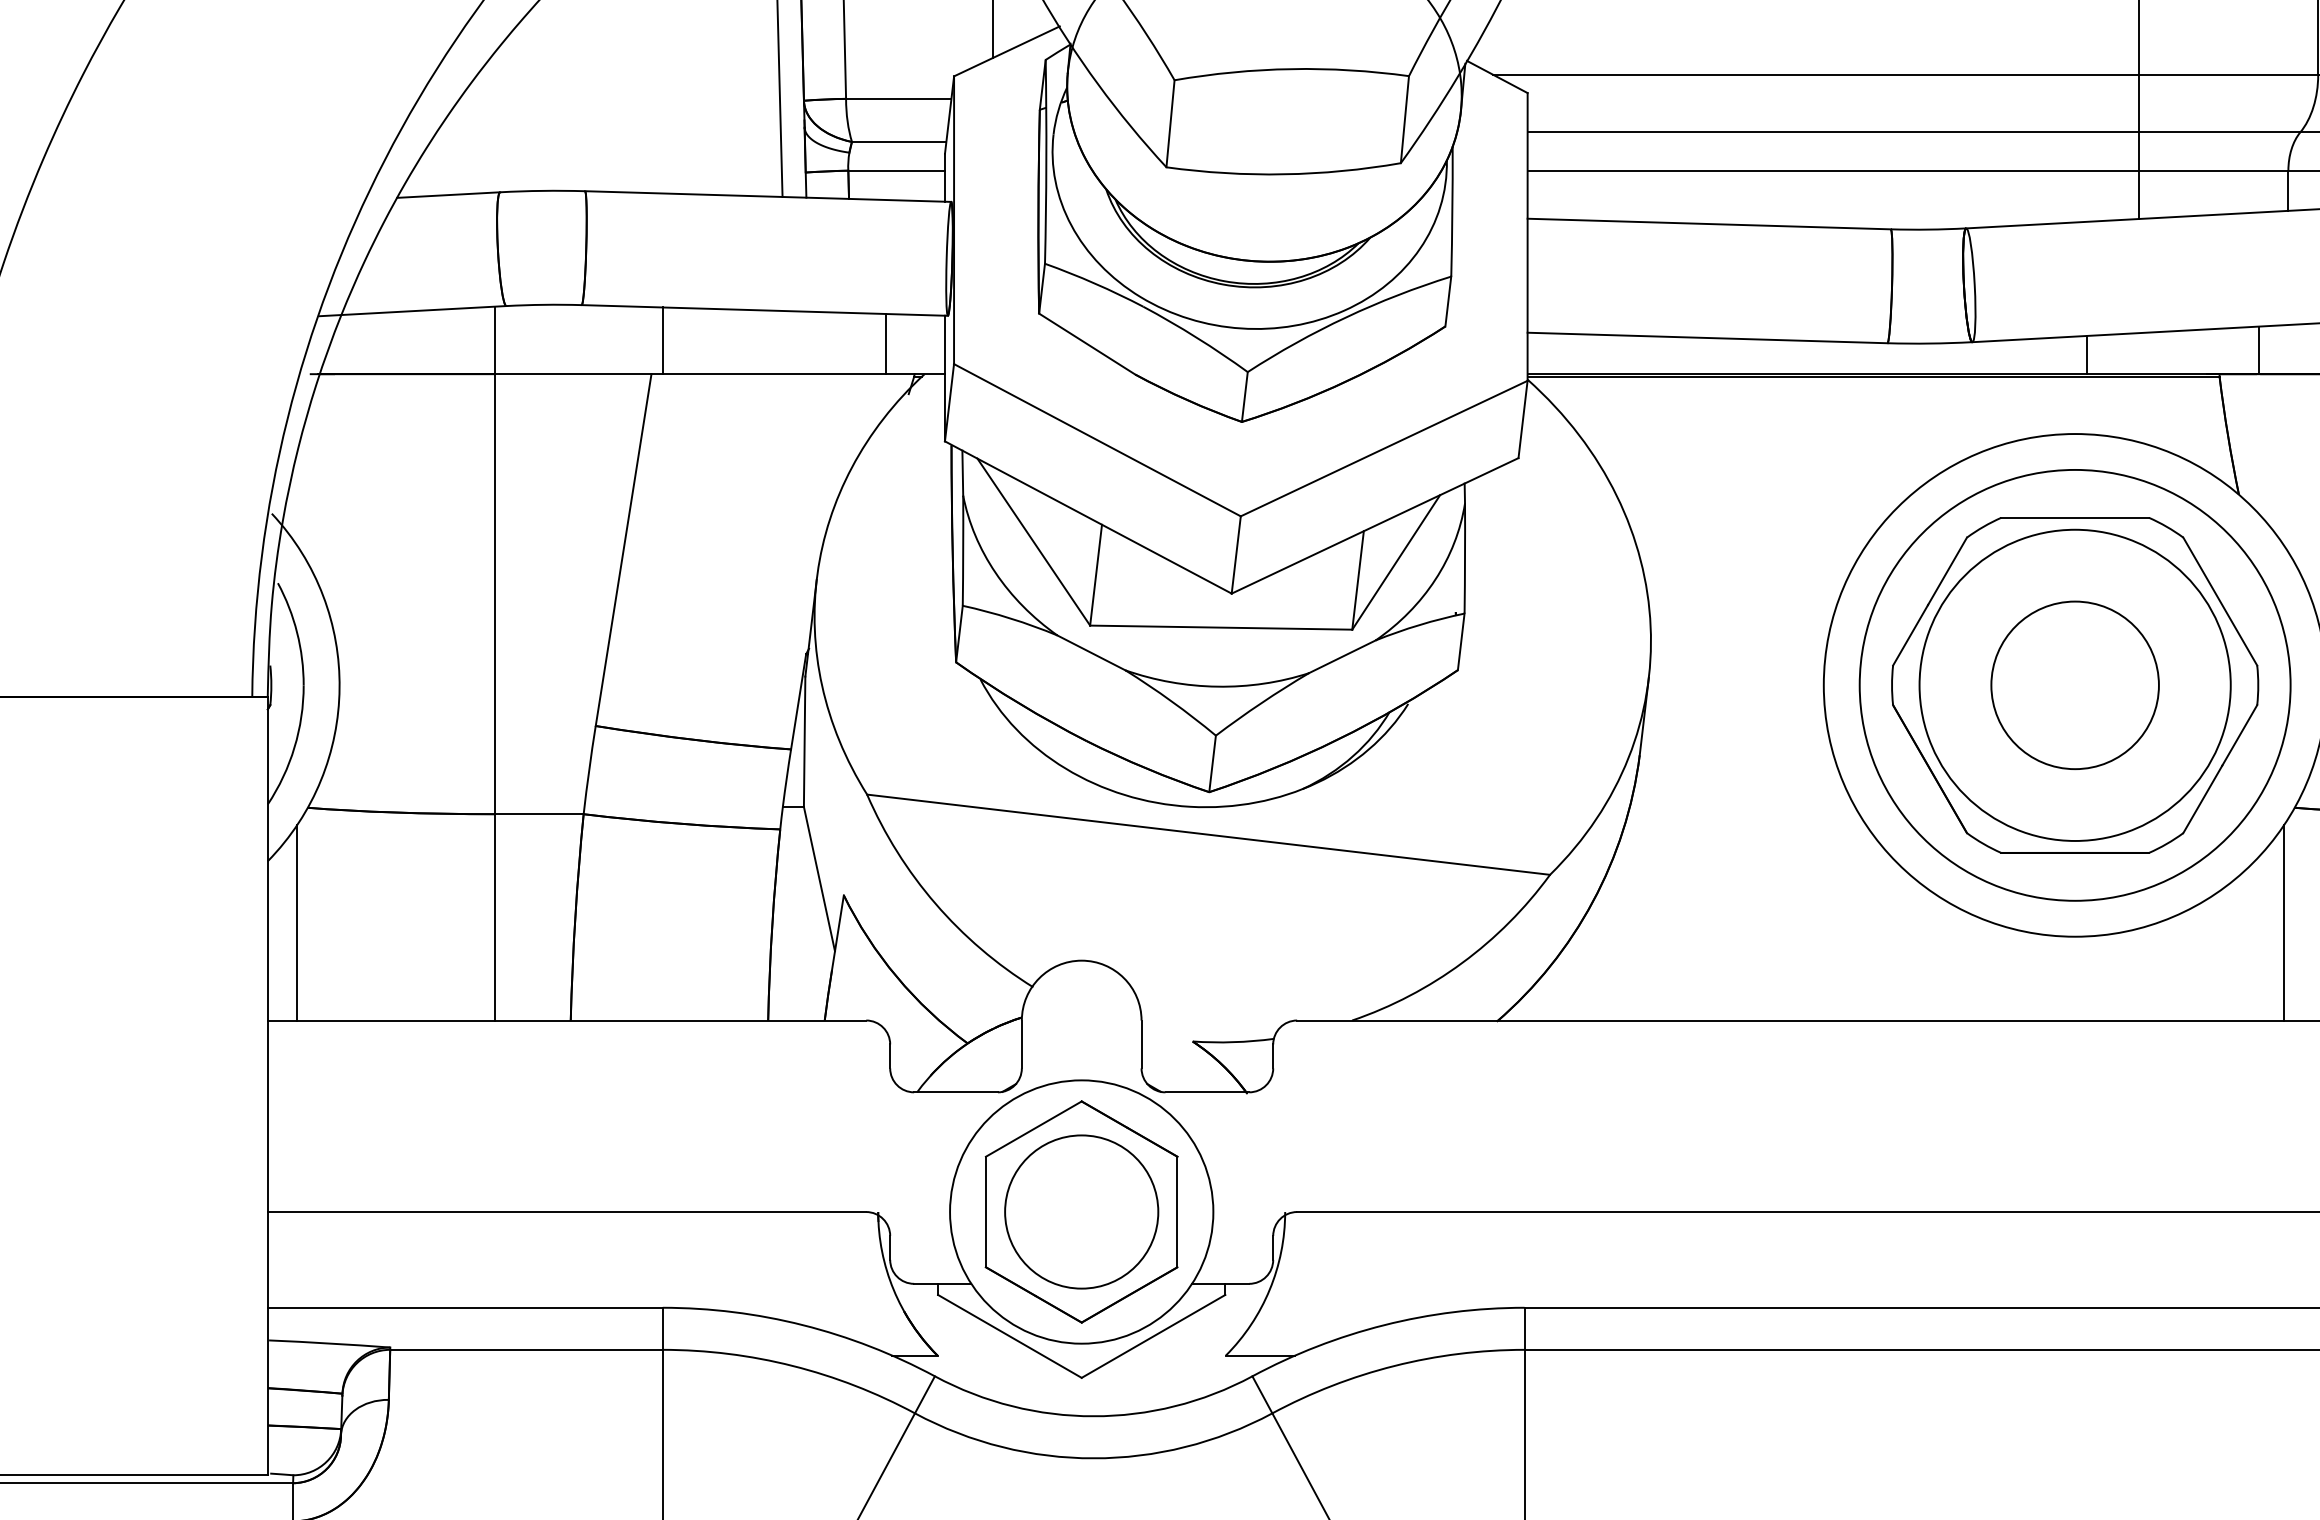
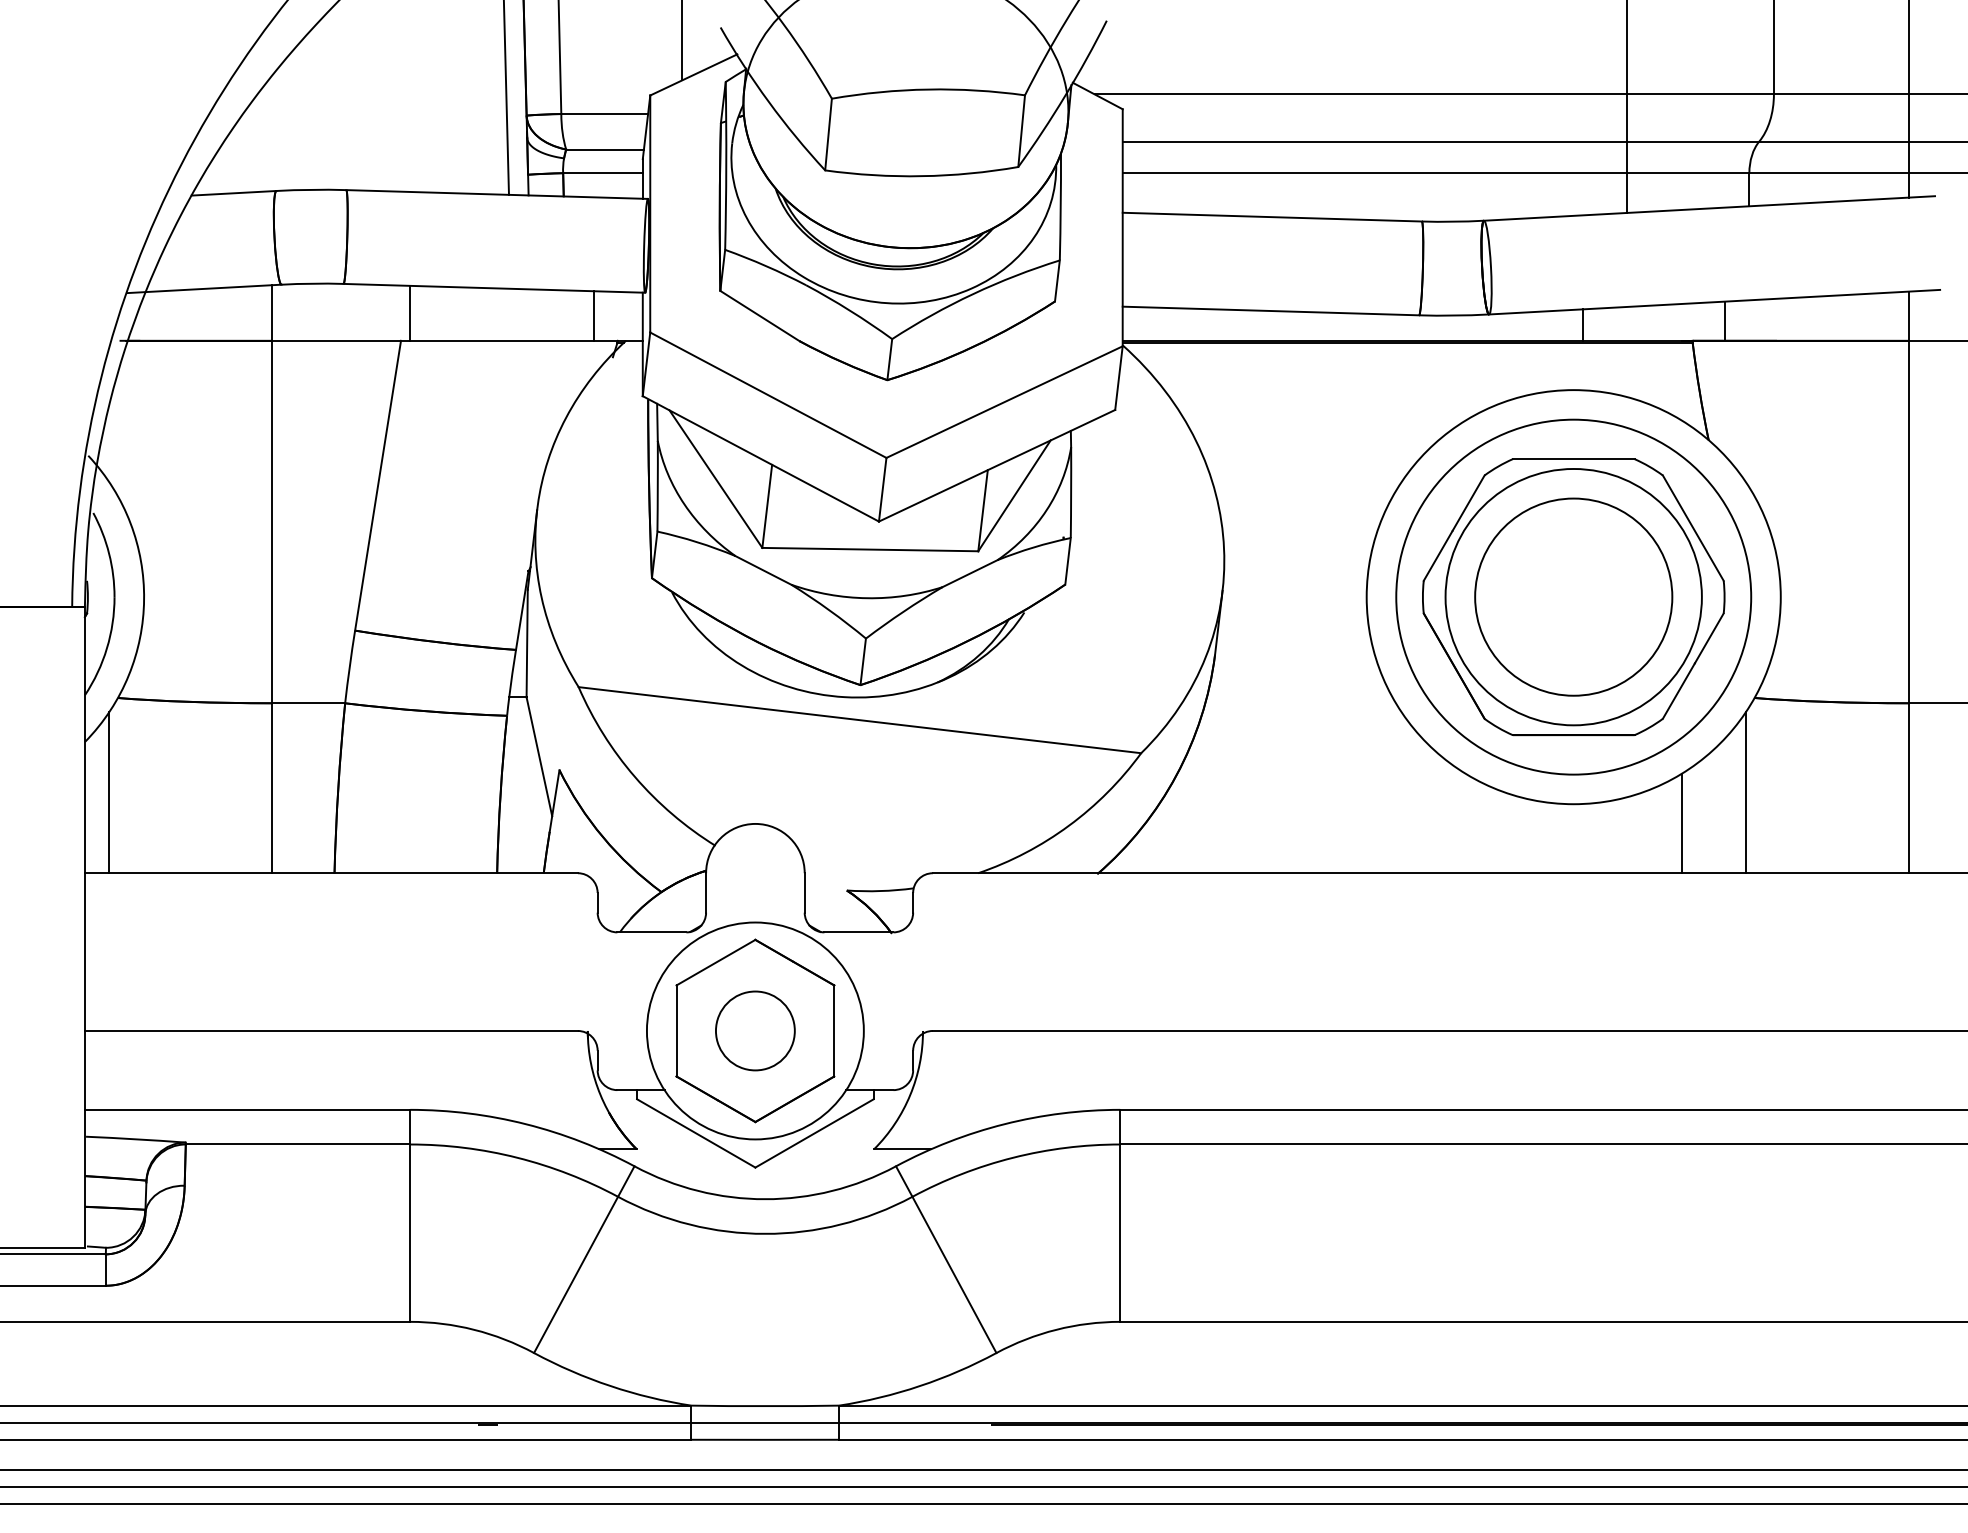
circle: (2074, 684) -> (1573, 596), size x1.43
line: (2207, 960) -> (1682, 823), added
circle: (1080, 1211) -> (754, 1030), size x0.62

